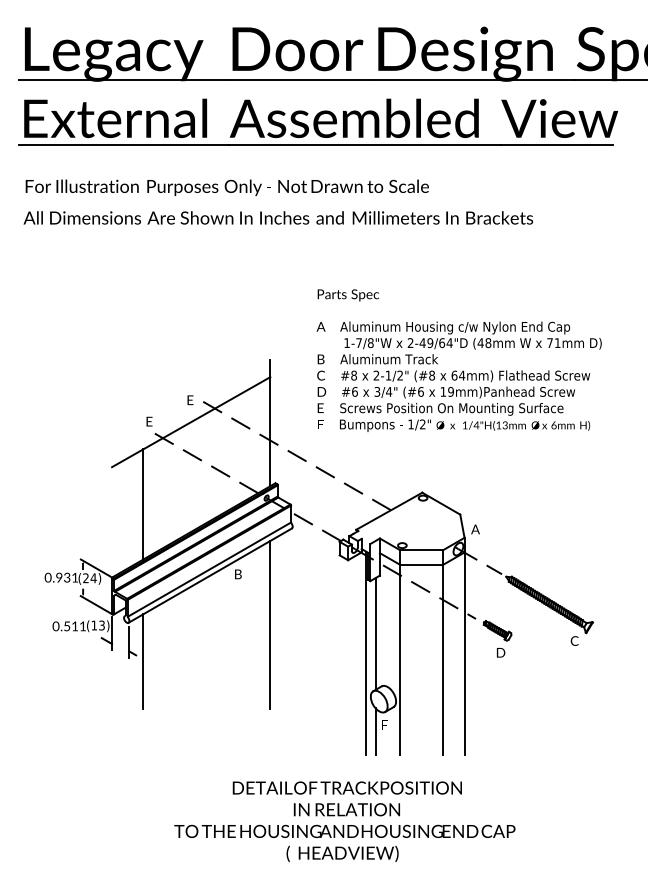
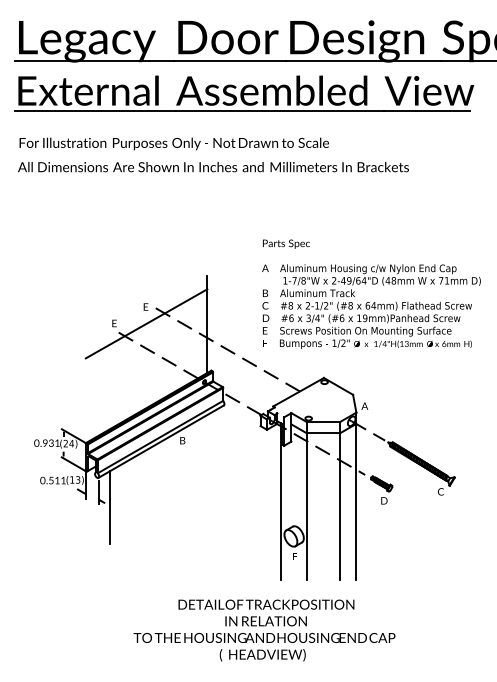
text: (458, 360) -> (370, 294), moved
line: (143, 504) -> (109, 387), removed
line: (270, 624) -> (207, 479), removed
line: (375, 633) -> (288, 486), removed
line: (375, 731) -> (288, 561), removed

